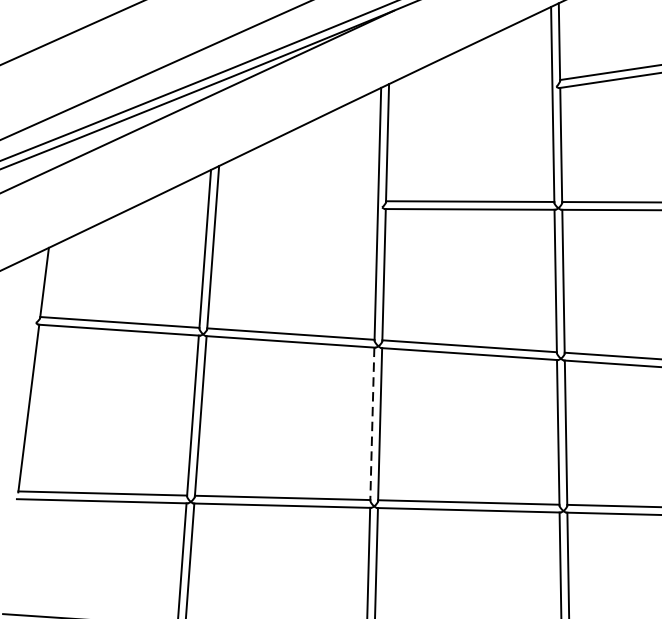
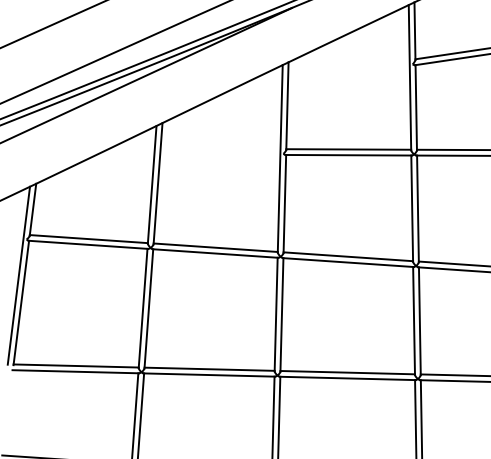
line: (24, 371) -> (18, 275), added
line: (372, 424) -> (276, 314), dashed -> solid

